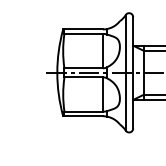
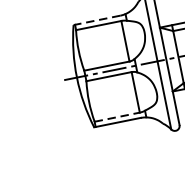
line: (83, 29) -> (97, 20), solid -> dashed
line: (84, 111) -> (118, 116), solid -> dashed

